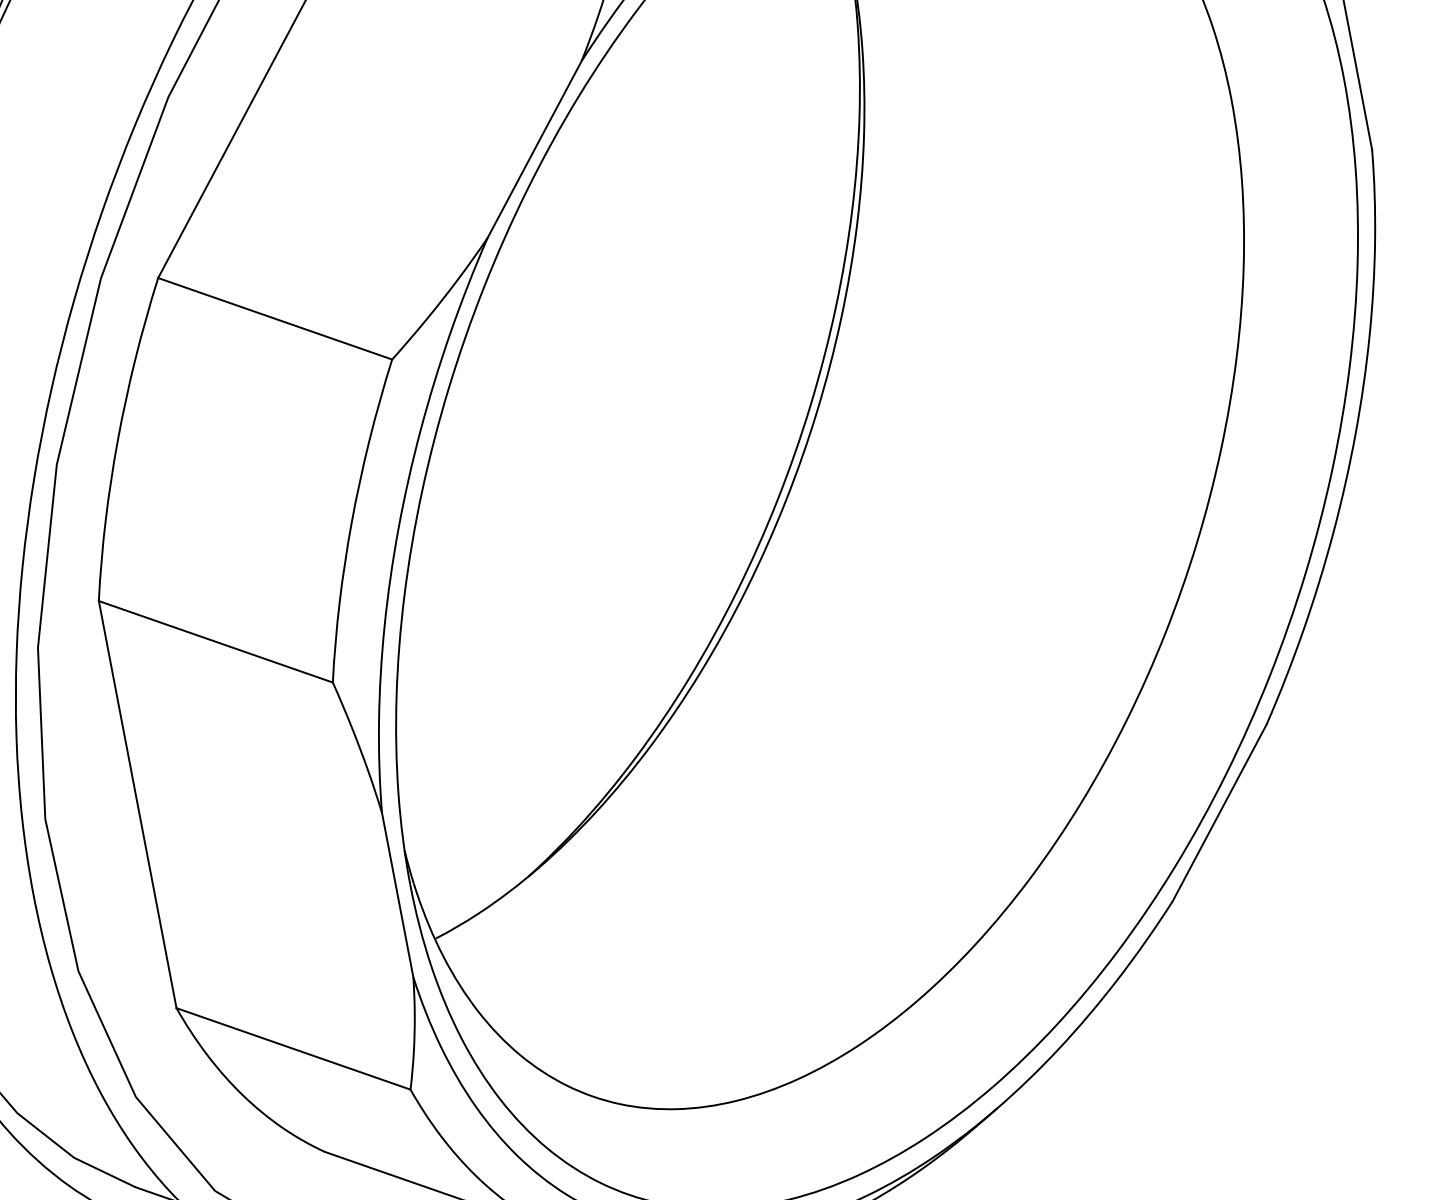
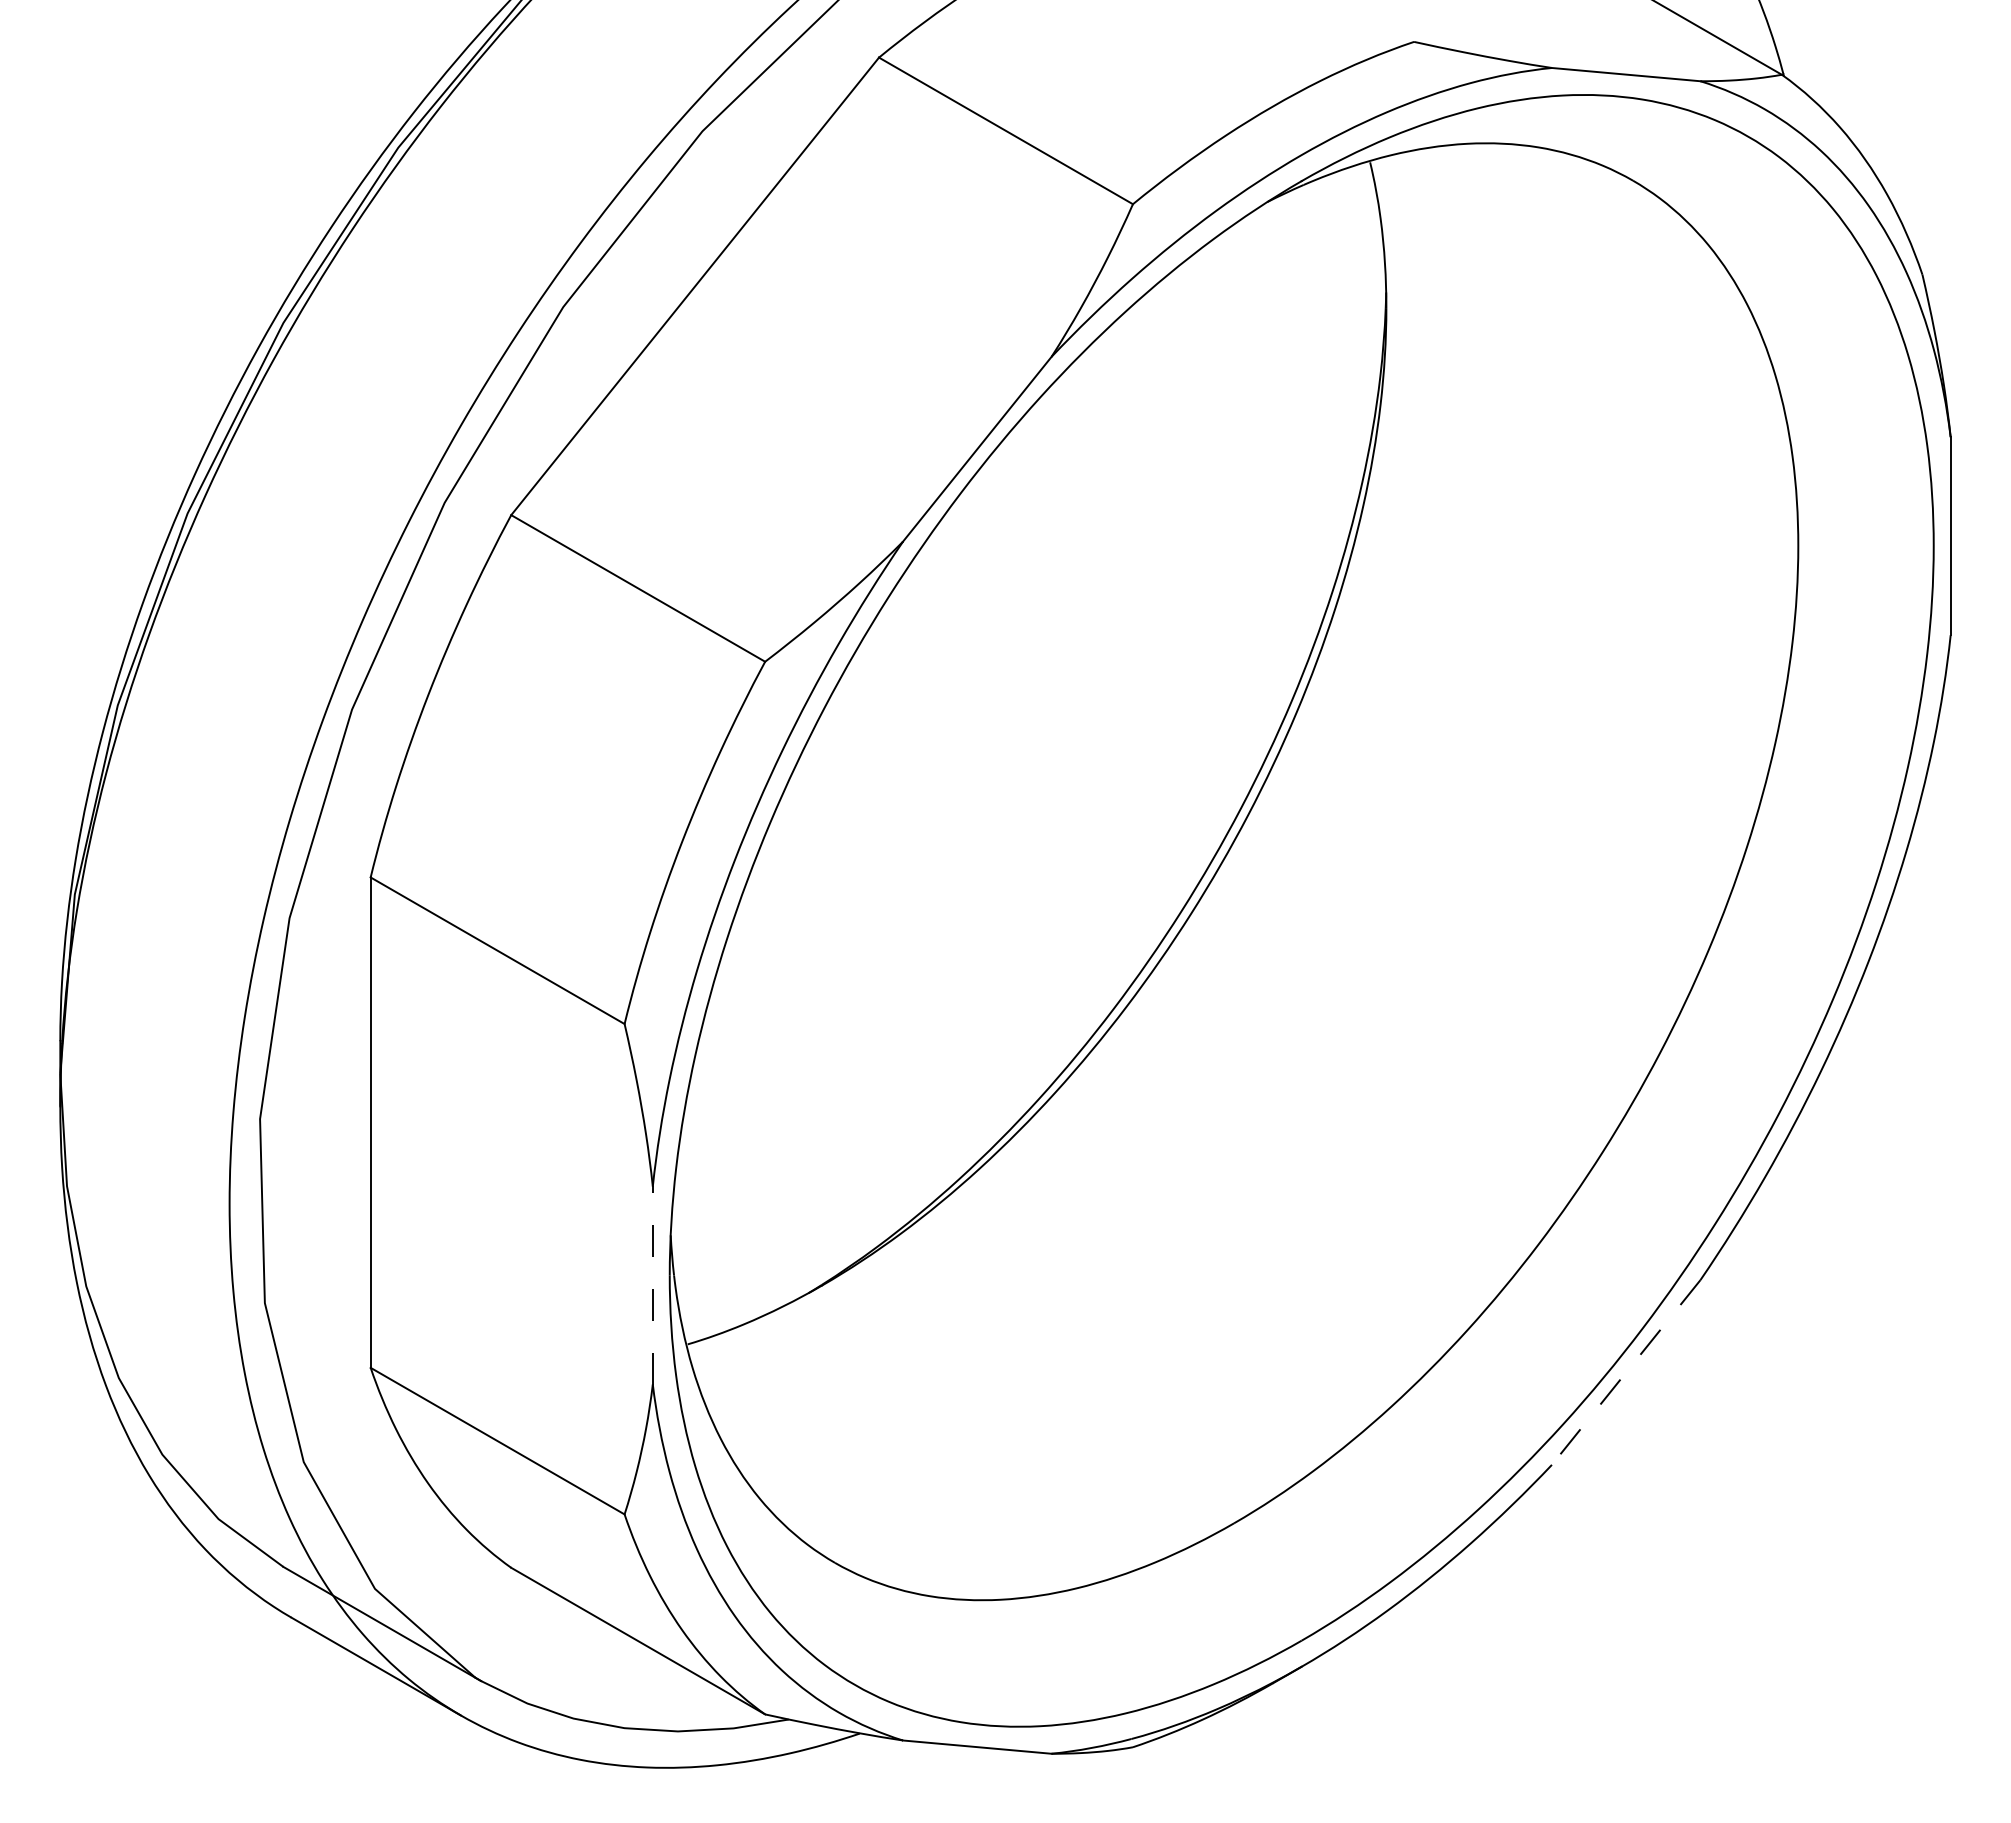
line: (1219, 813) -> (1626, 1372), solid -> dashed
line: (397, 895) -> (652, 1285), solid -> dashed

